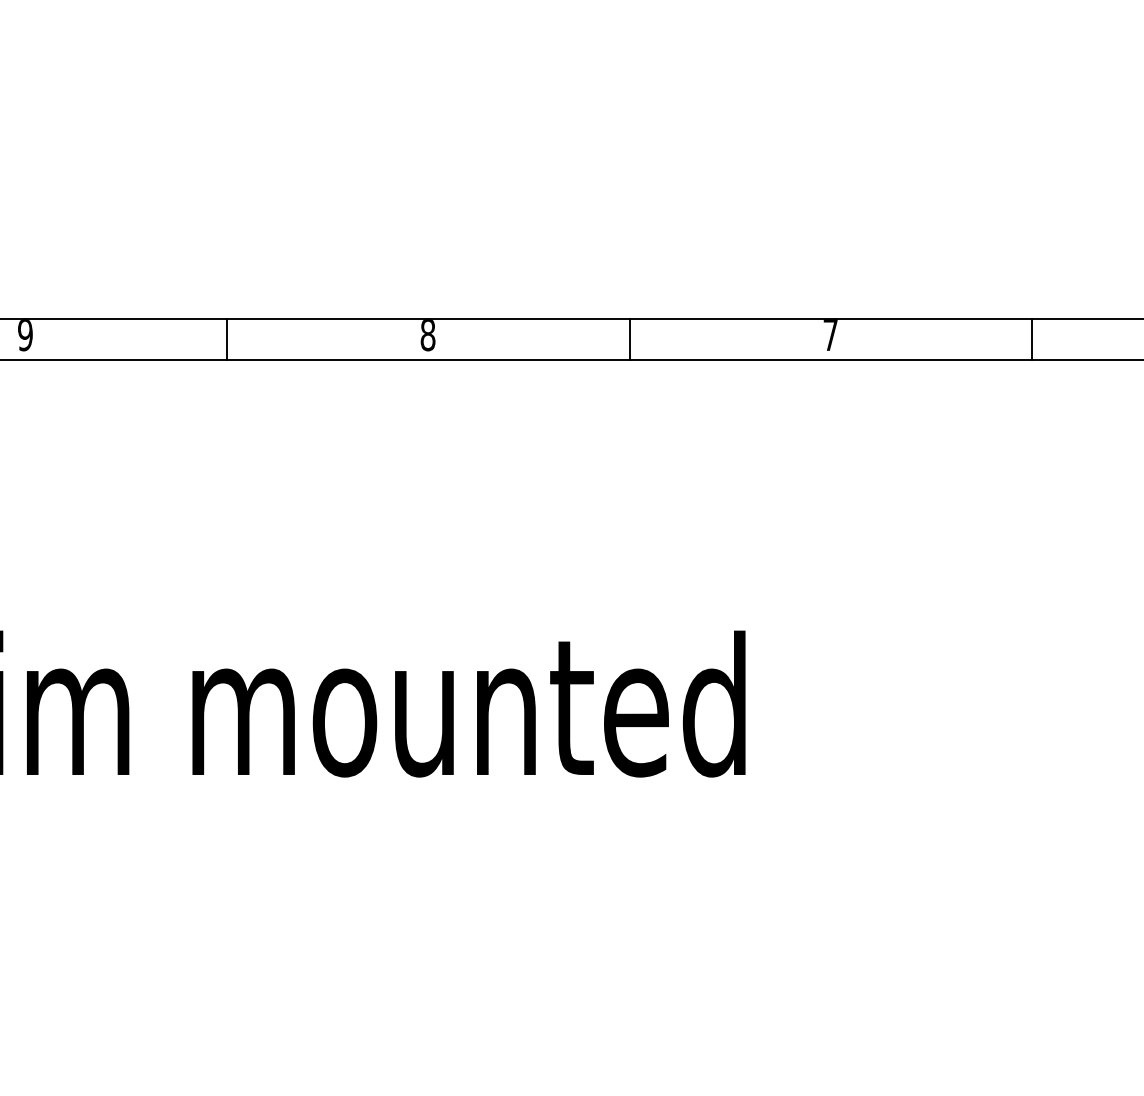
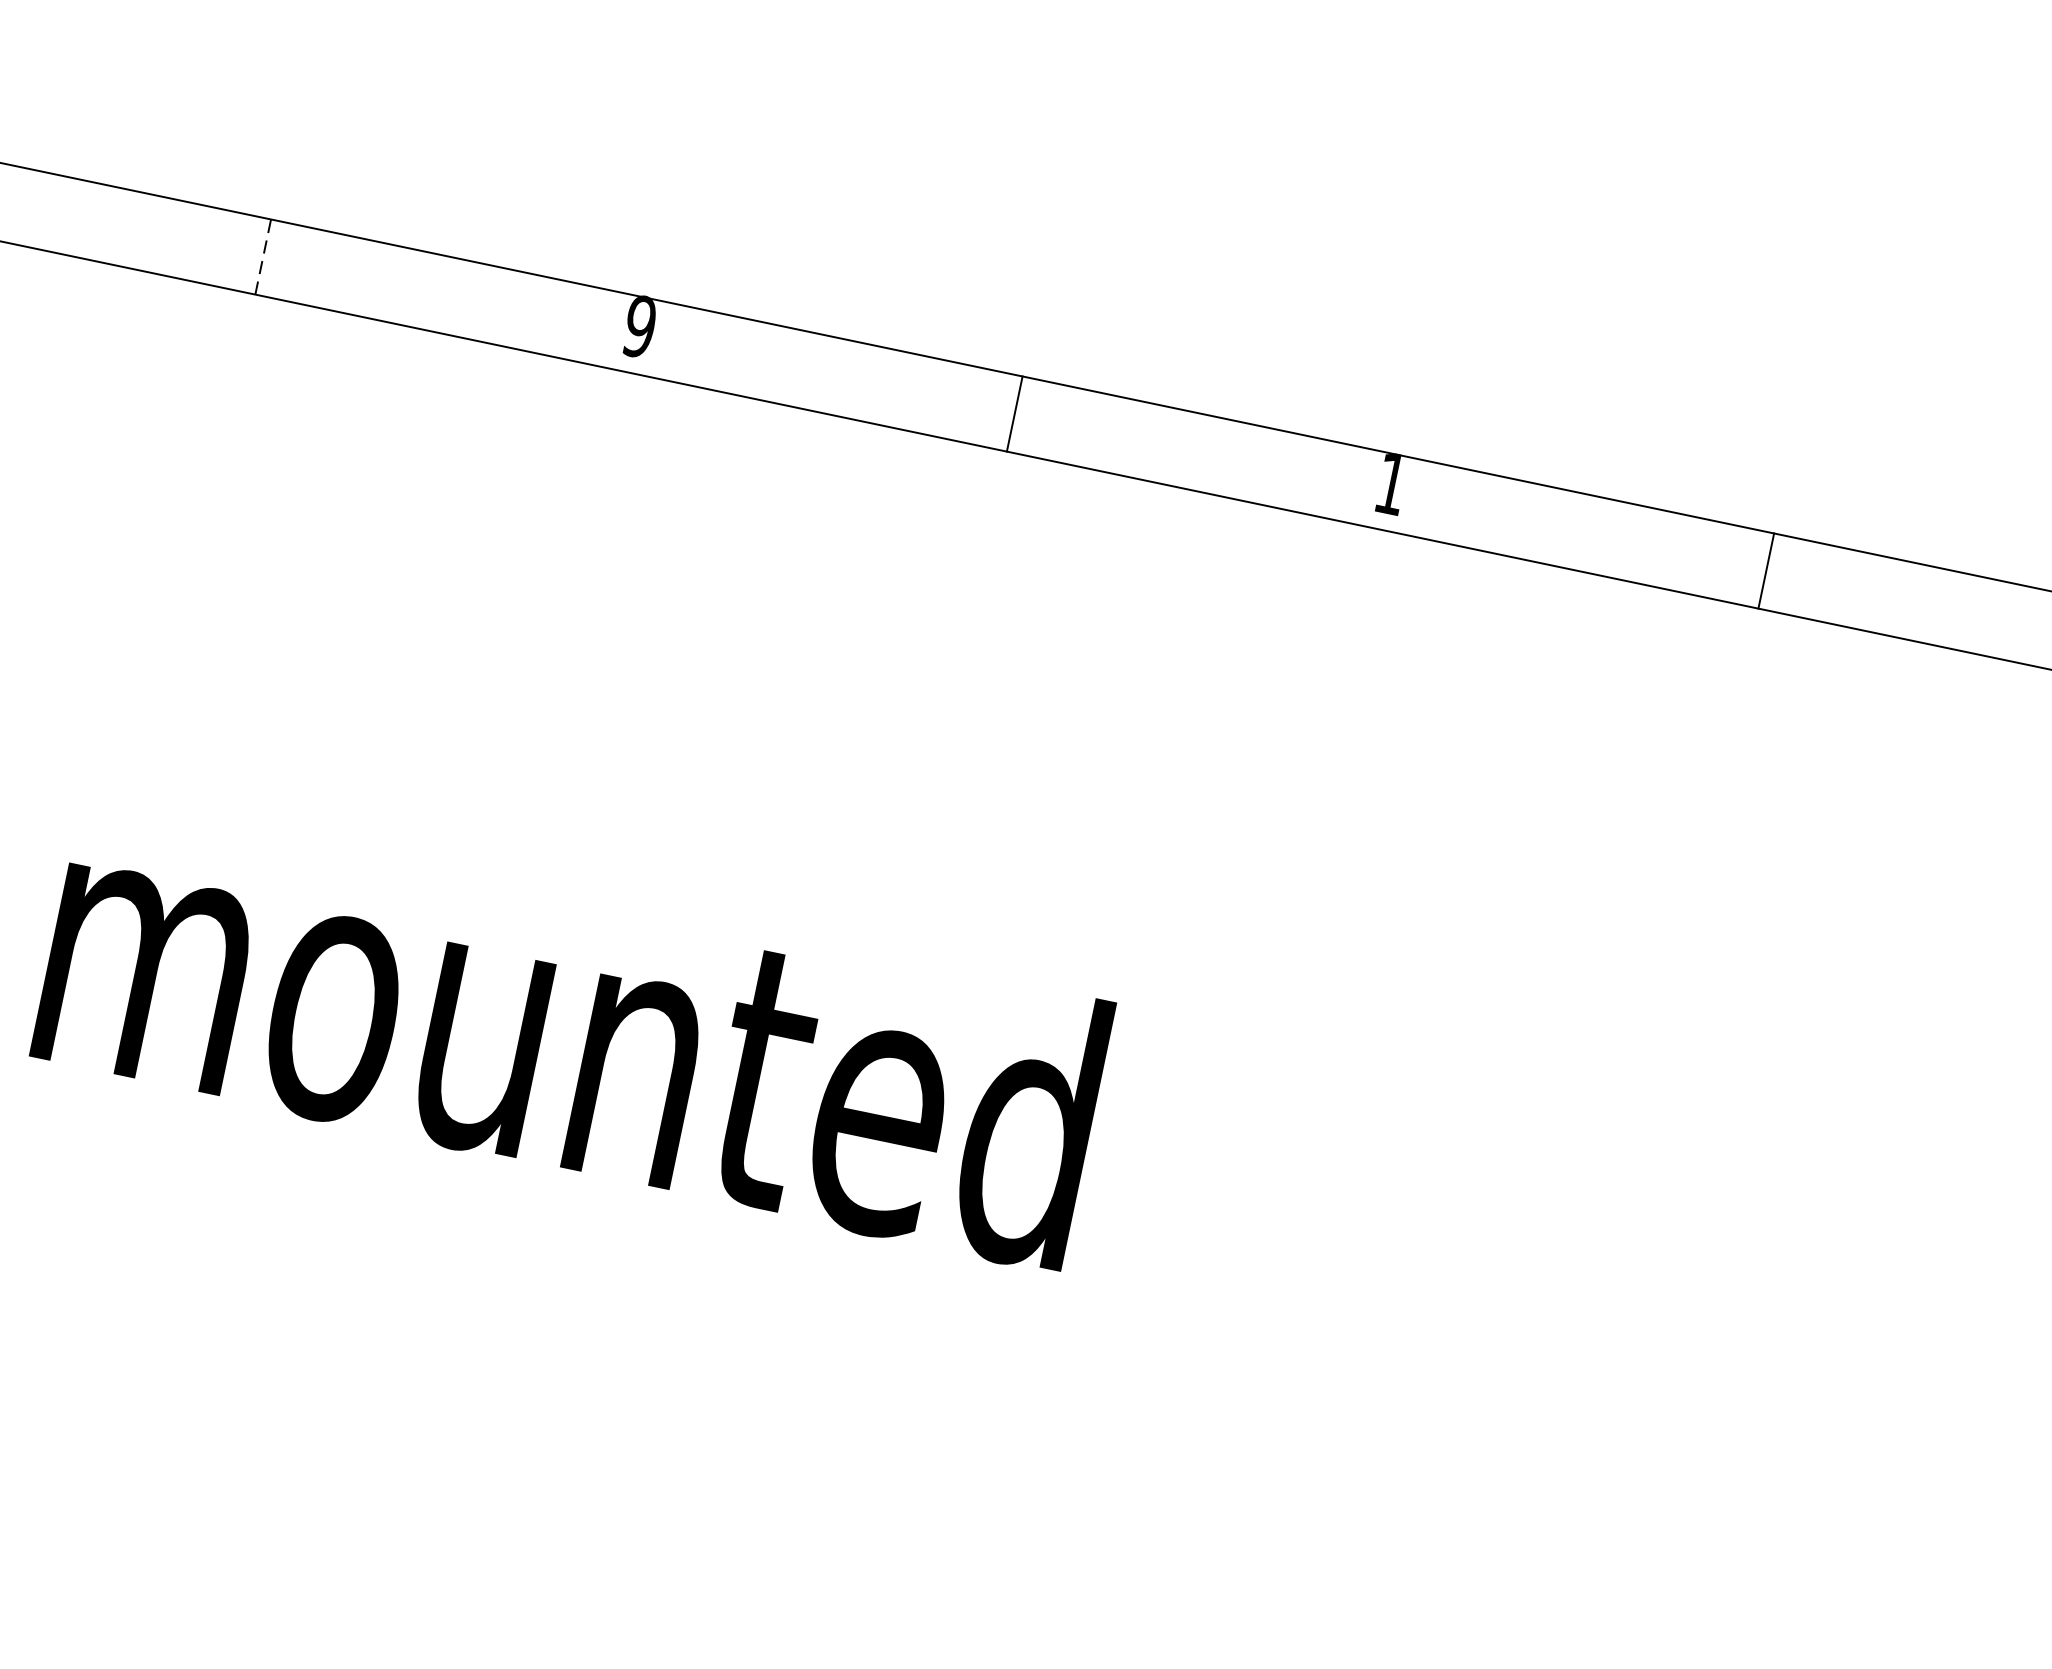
text: (427, 335) -> (638, 327), 8 -> 9
text: (830, 335) -> (1390, 484), 7 -> 1
line: (227, 339) -> (263, 257), solid -> dashed

